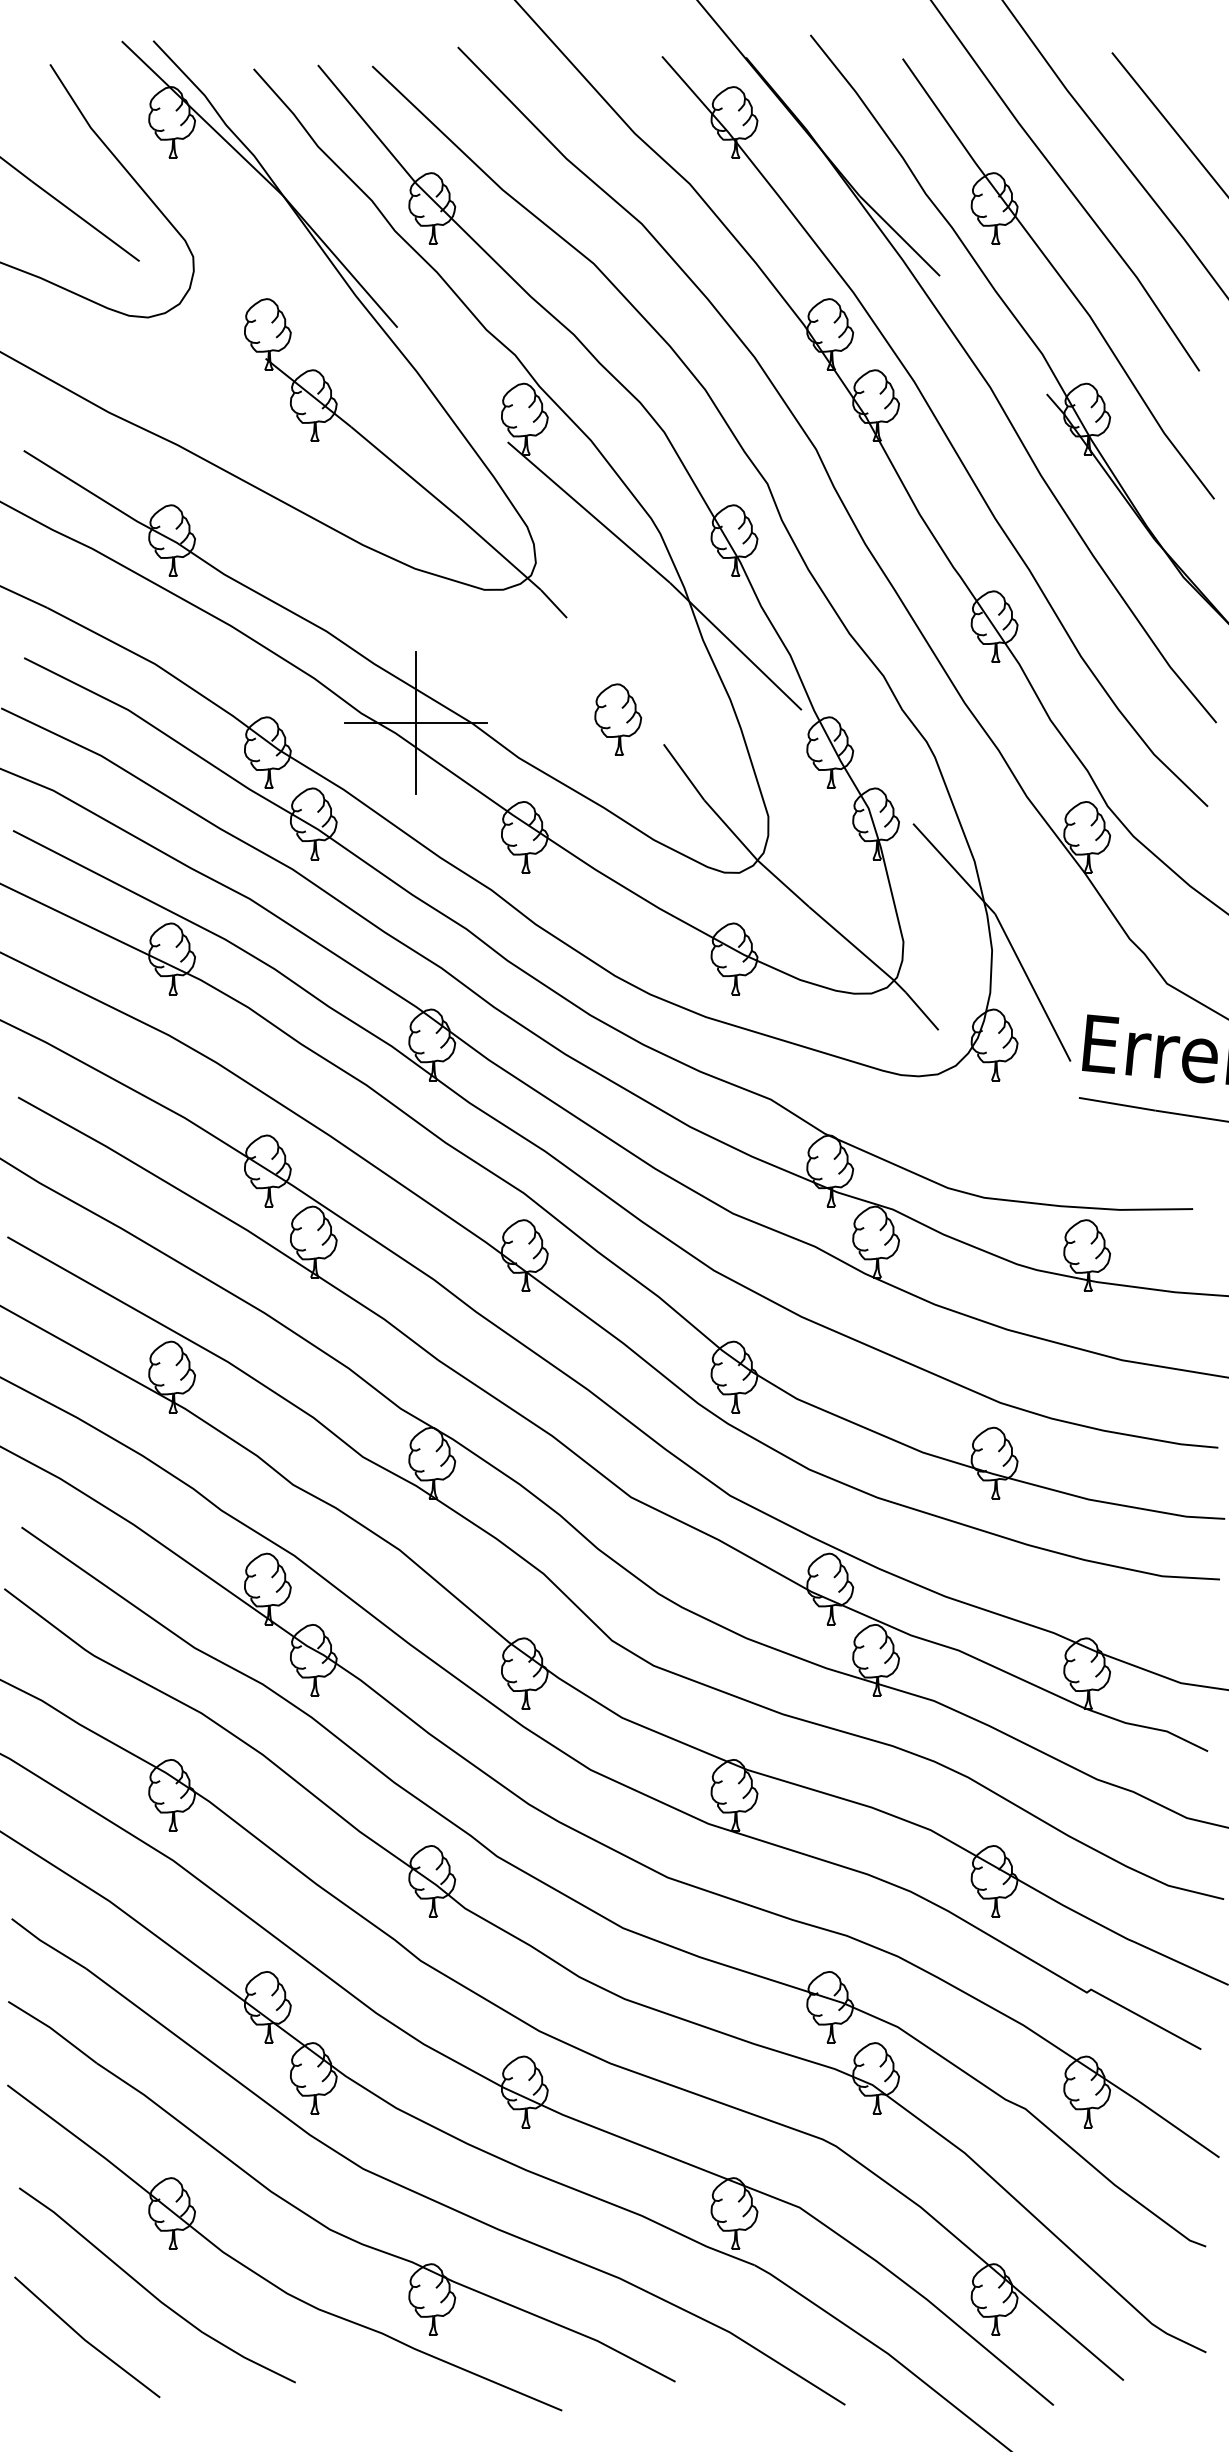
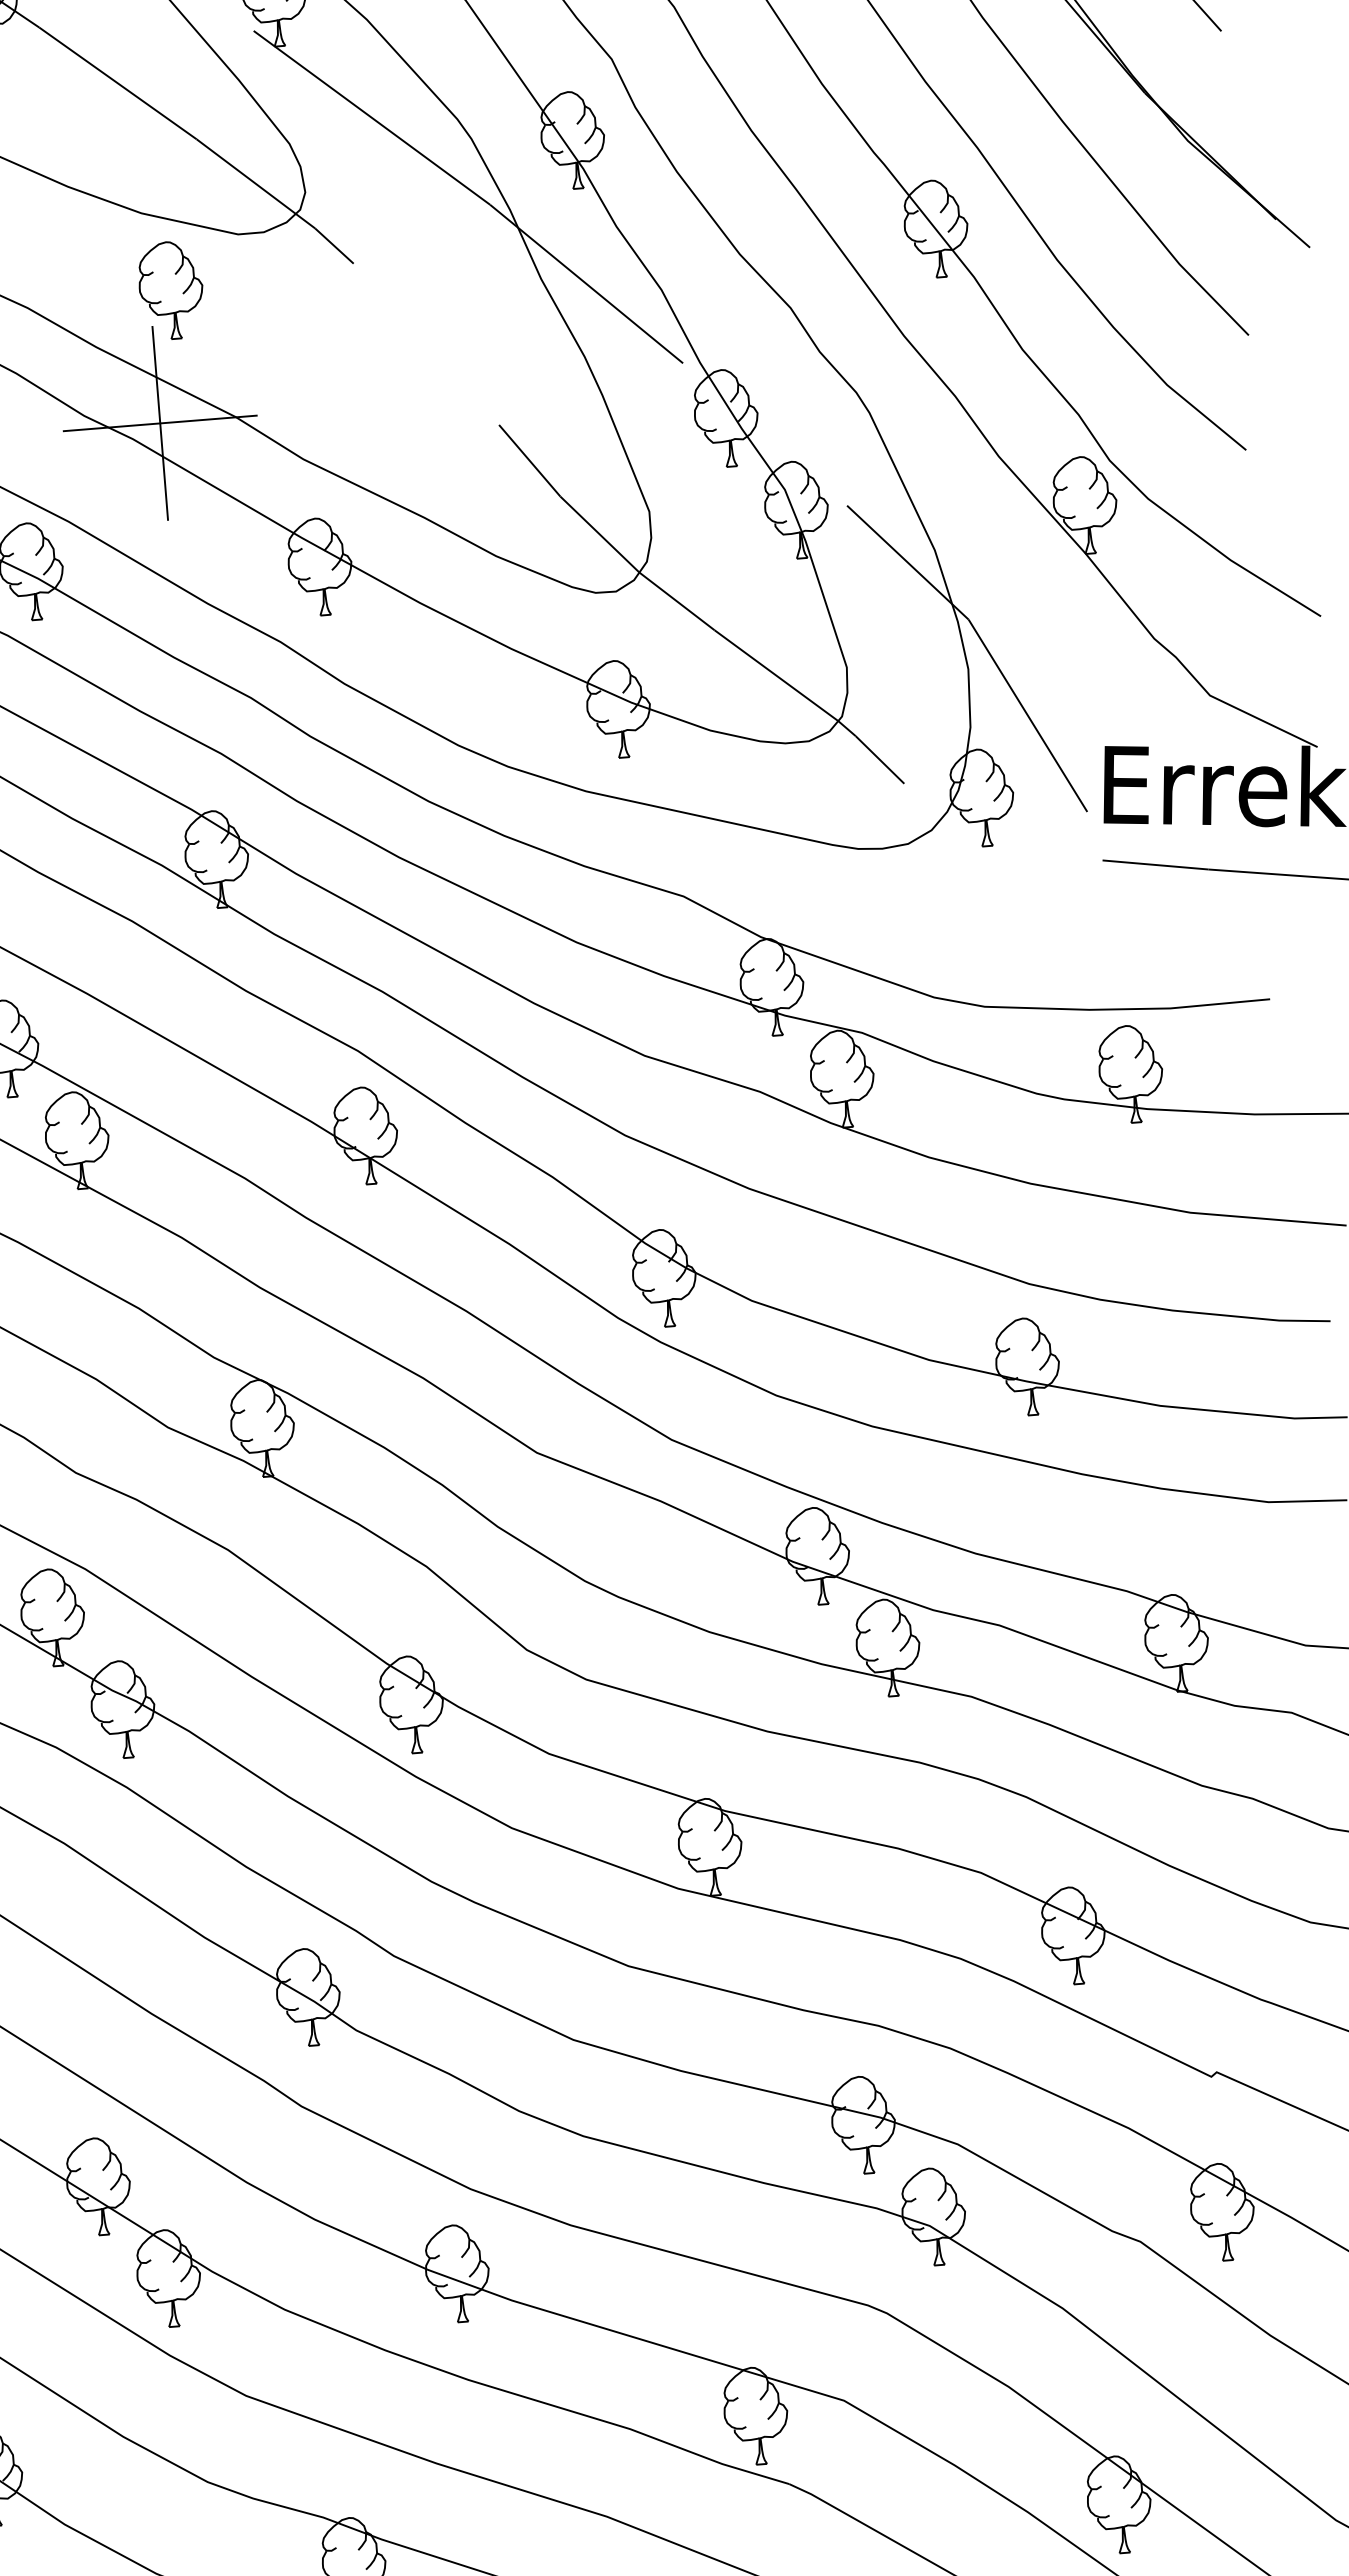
part: (618, 719) -> (171, 289), moved

